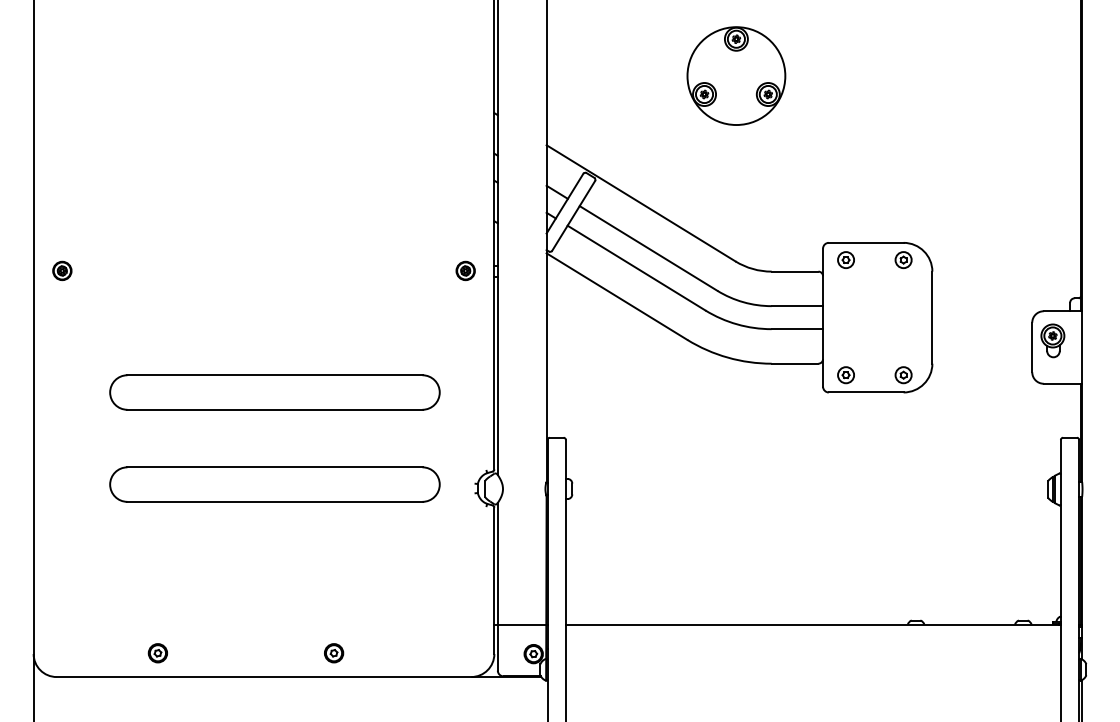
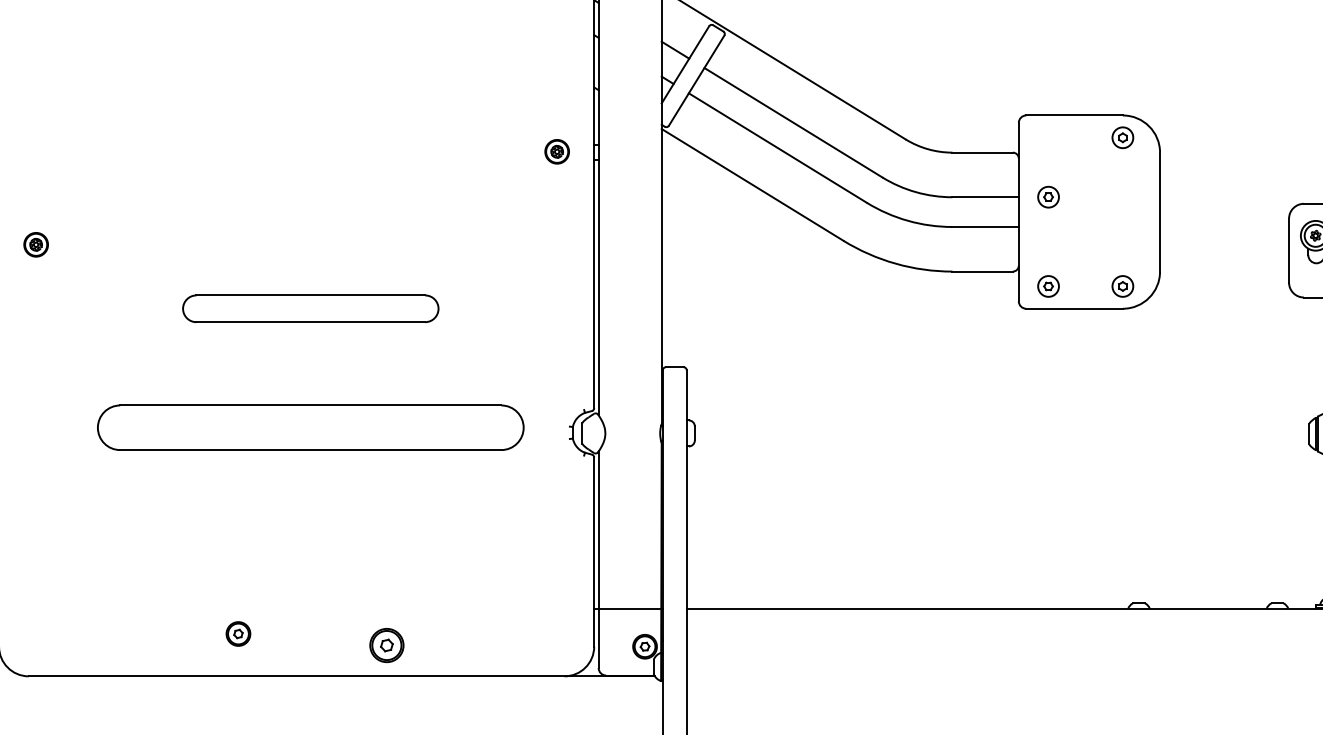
part: (845, 259) -> (1047, 196), moved
part: (62, 270) -> (36, 244), moved
part: (274, 392) -> (310, 308), size x0.6
part: (157, 653) -> (237, 634), moved
part: (334, 653) -> (387, 645), size x1.4

